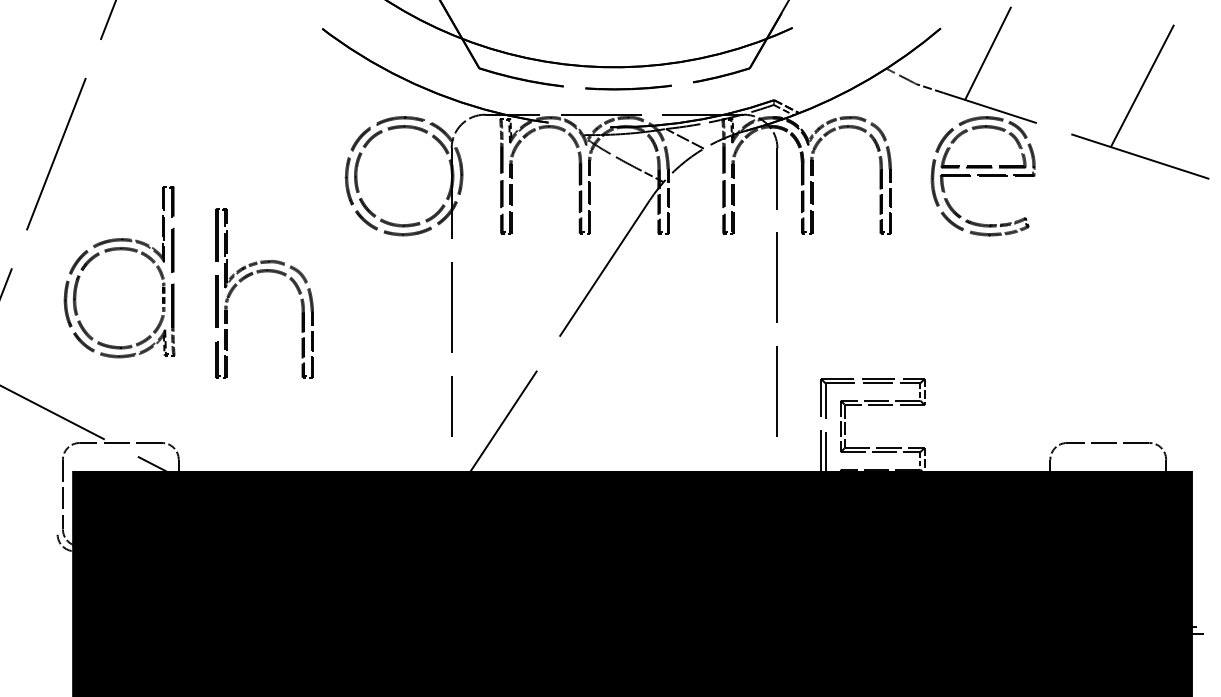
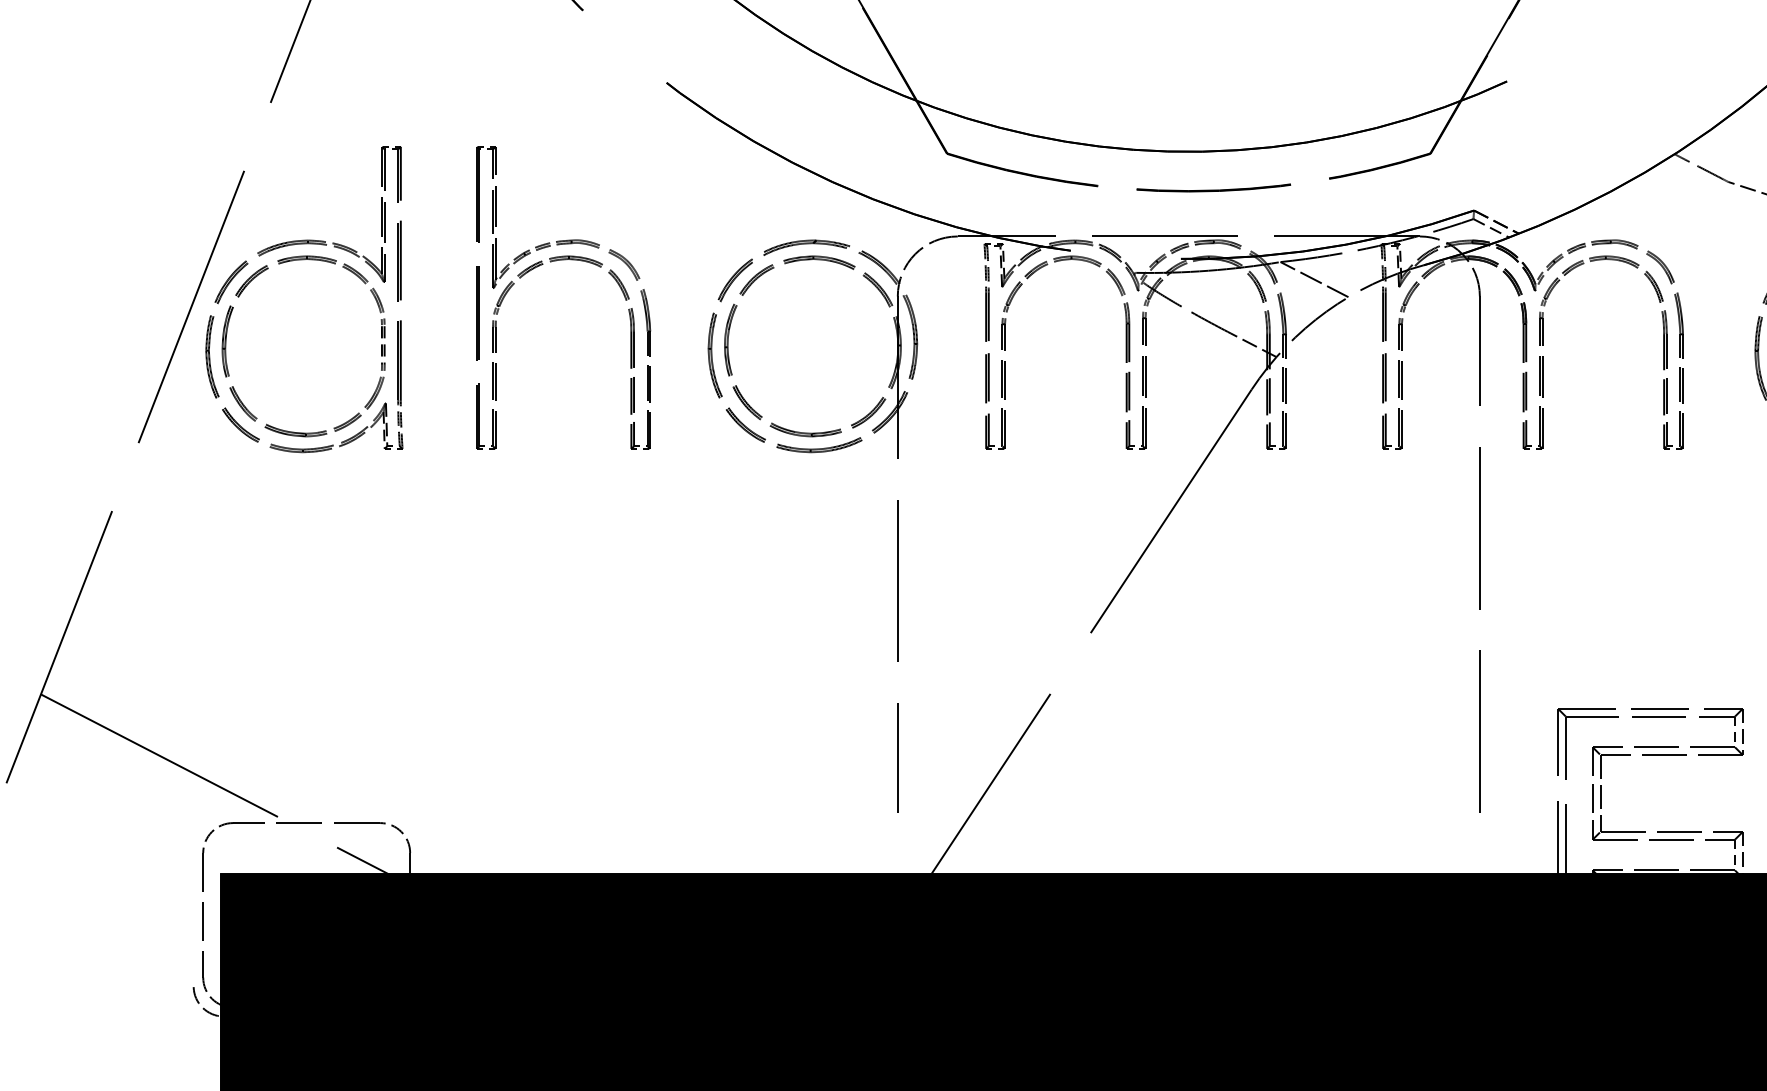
part: (119, 250) -> (304, 261), moved
part: (259, 273) -> (554, 262), moved

